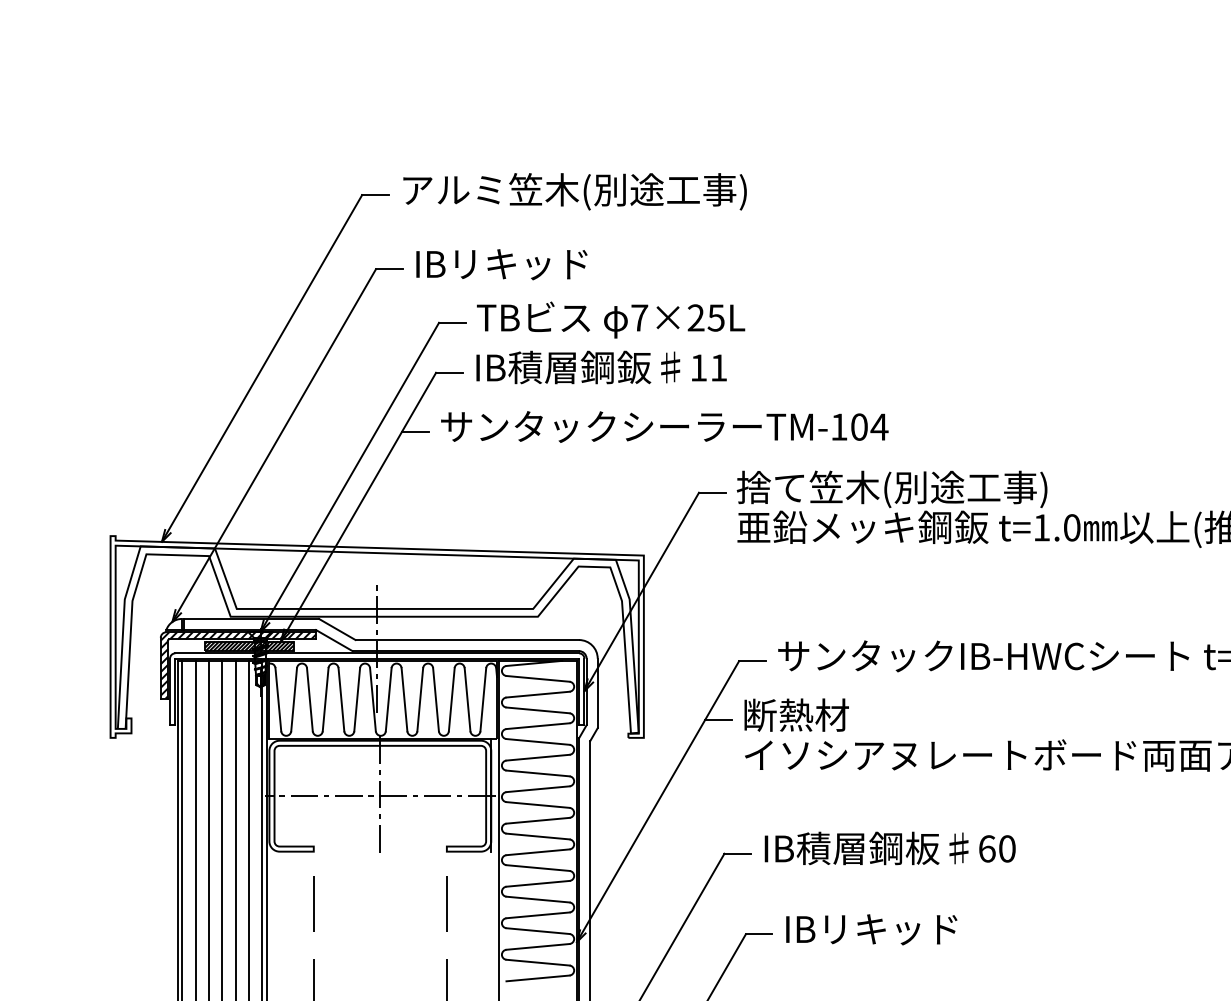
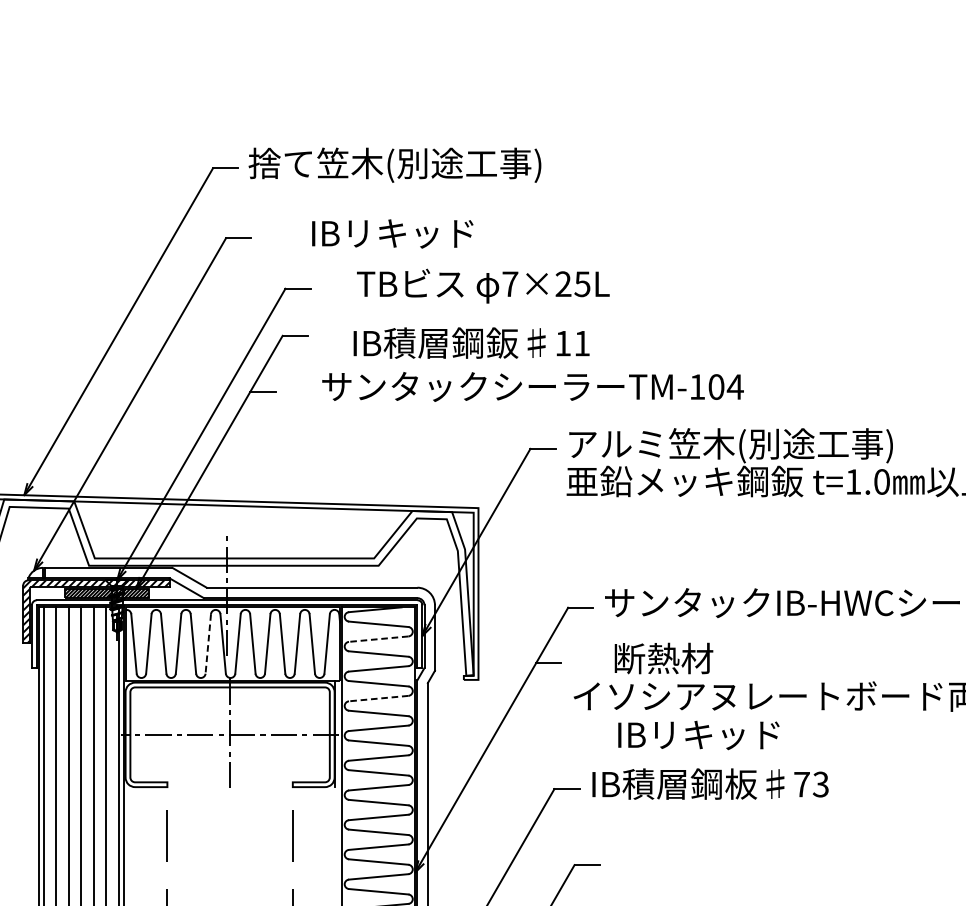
text: (573, 191) -> (412, 165), アルミ笠木(別途工事) -> 捨て笠木(別途工事)
text: (501, 264) -> (392, 233), moved
text: (611, 319) -> (483, 285), moved
text: (601, 367) -> (471, 343), moved
text: (664, 426) -> (532, 386), moved
text: (909, 489) -> (728, 445), 捨て笠木(別途工事) -> アルミ笠木(別途工事)
line: (538, 694) -> (379, 639), solid -> dashed
line: (357, 699) -> (208, 643), solid -> dashed
text: (796, 714) -> (663, 657), moved
line: (538, 757) -> (379, 698), solid -> dashed
text: (997, 848) -> (811, 784), 60 -> 73
text: (871, 929) -> (698, 735), moved

